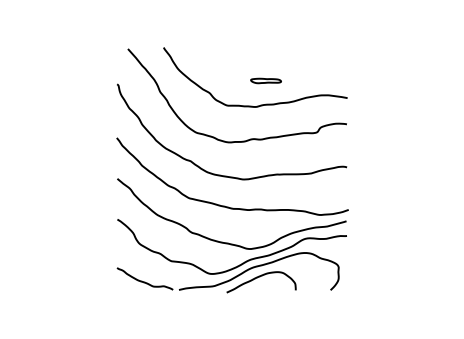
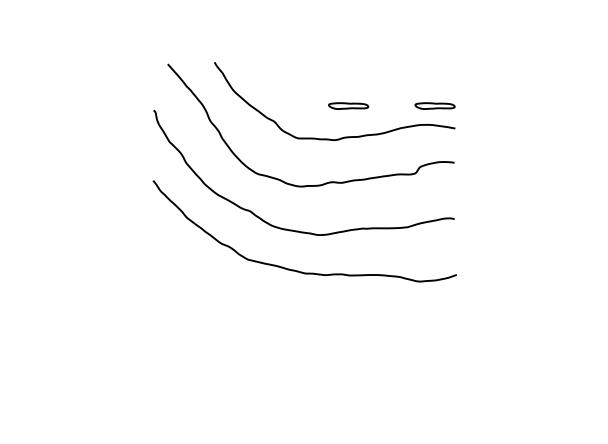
part: (331, 80) -> (434, 105), added
part: (228, 242) -> (299, 317), removed

